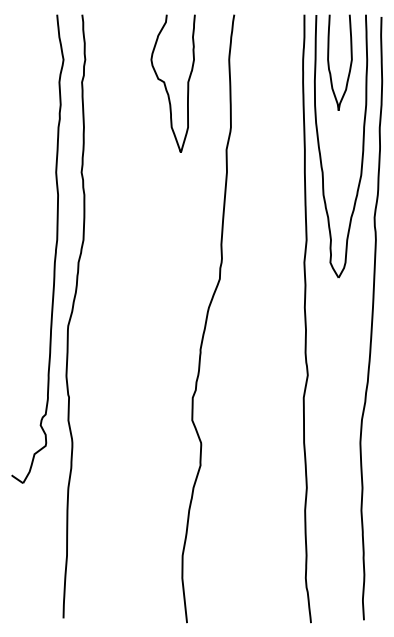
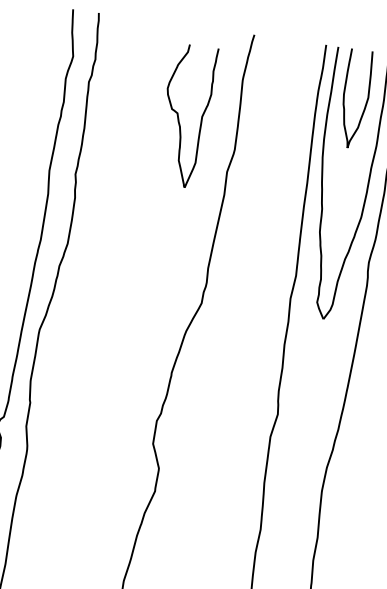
curve: (166, 86) -> (179, 117), moved

